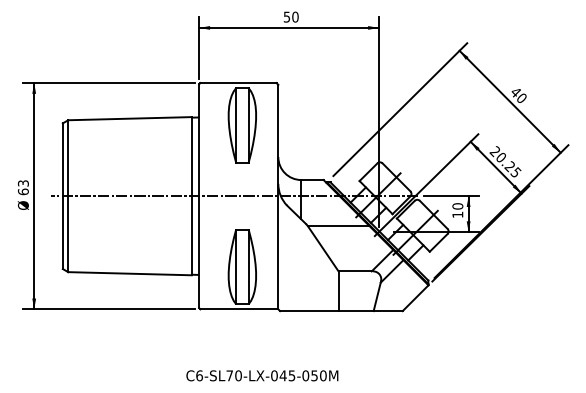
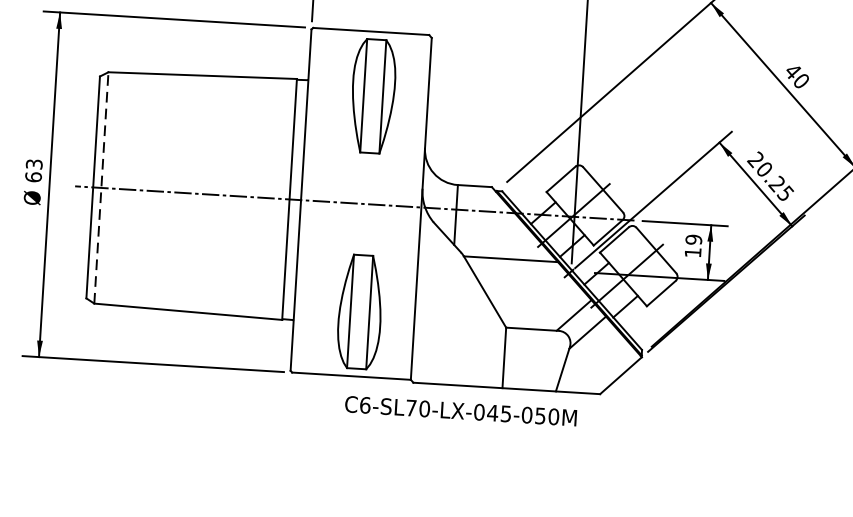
line: (68, 196) -> (101, 188), solid -> dashed
text: (457, 206) -> (693, 239), 10 -> 19
text: (262, 375) -> (461, 410), moved

